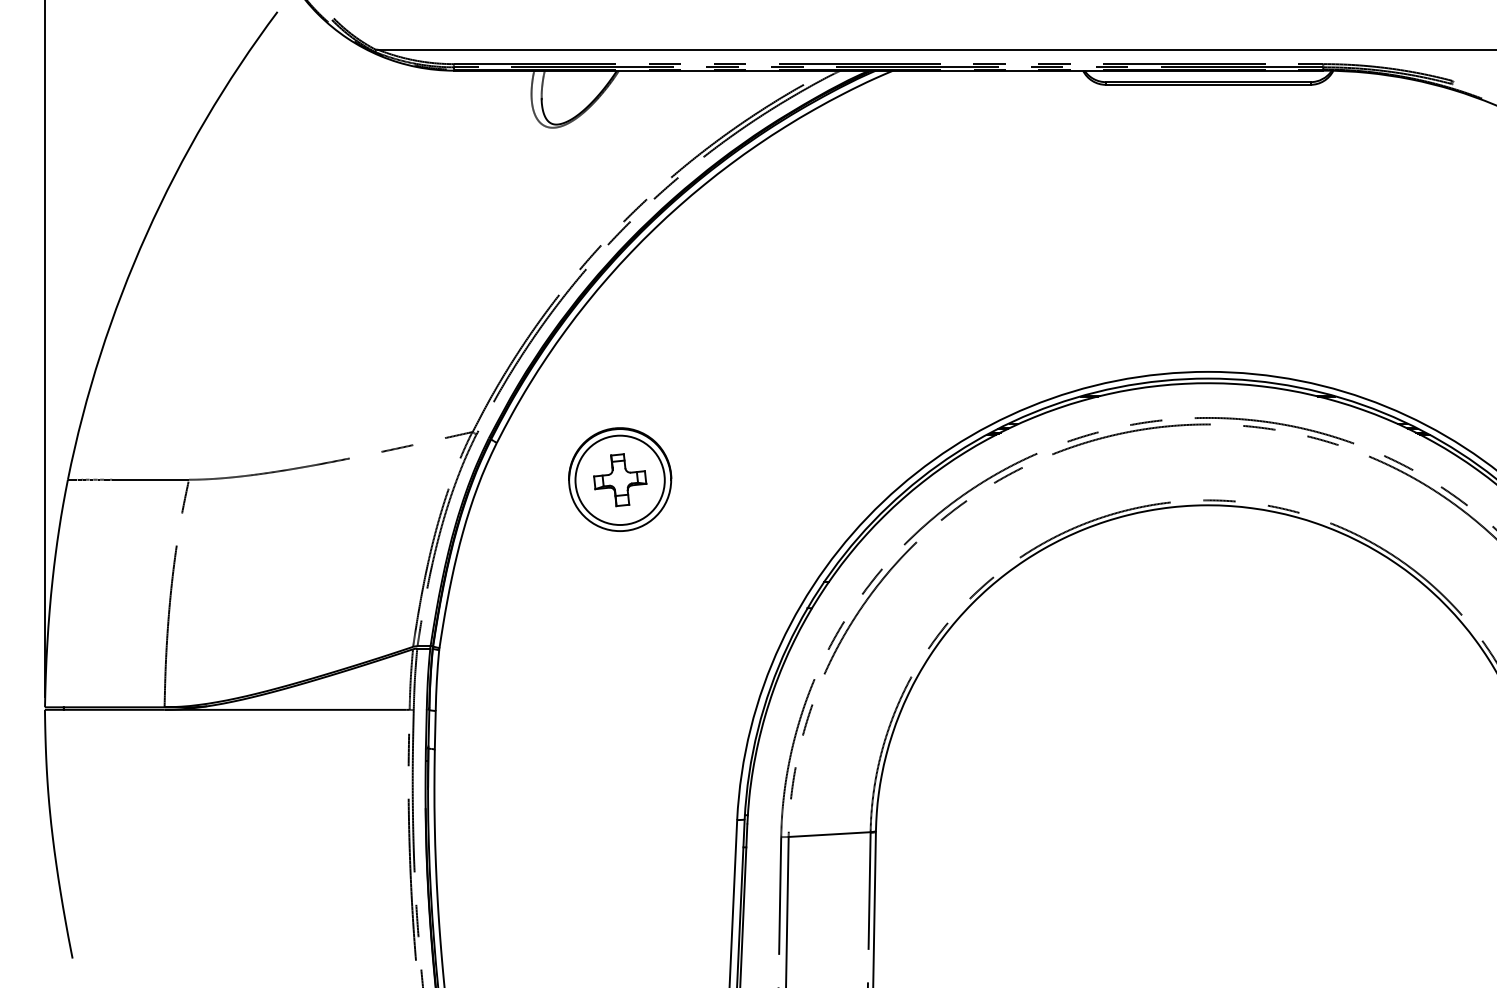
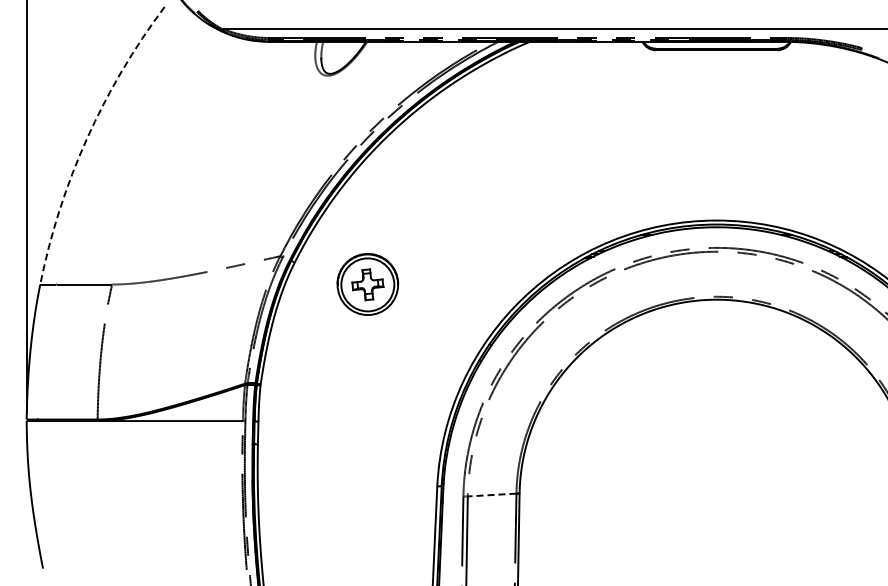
arc: (145, 233) -> (86, 138), solid -> dashed
line: (828, 835) -> (491, 495), solid -> dashed

